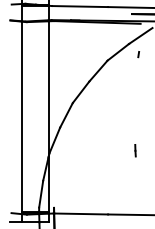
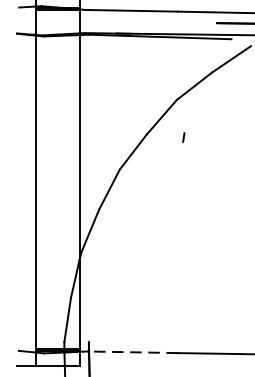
line: (138, 54) -> (183, 137), moved
line: (135, 150) -> (222, 247), removed
line: (81, 213) -> (134, 351), solid -> dashed

